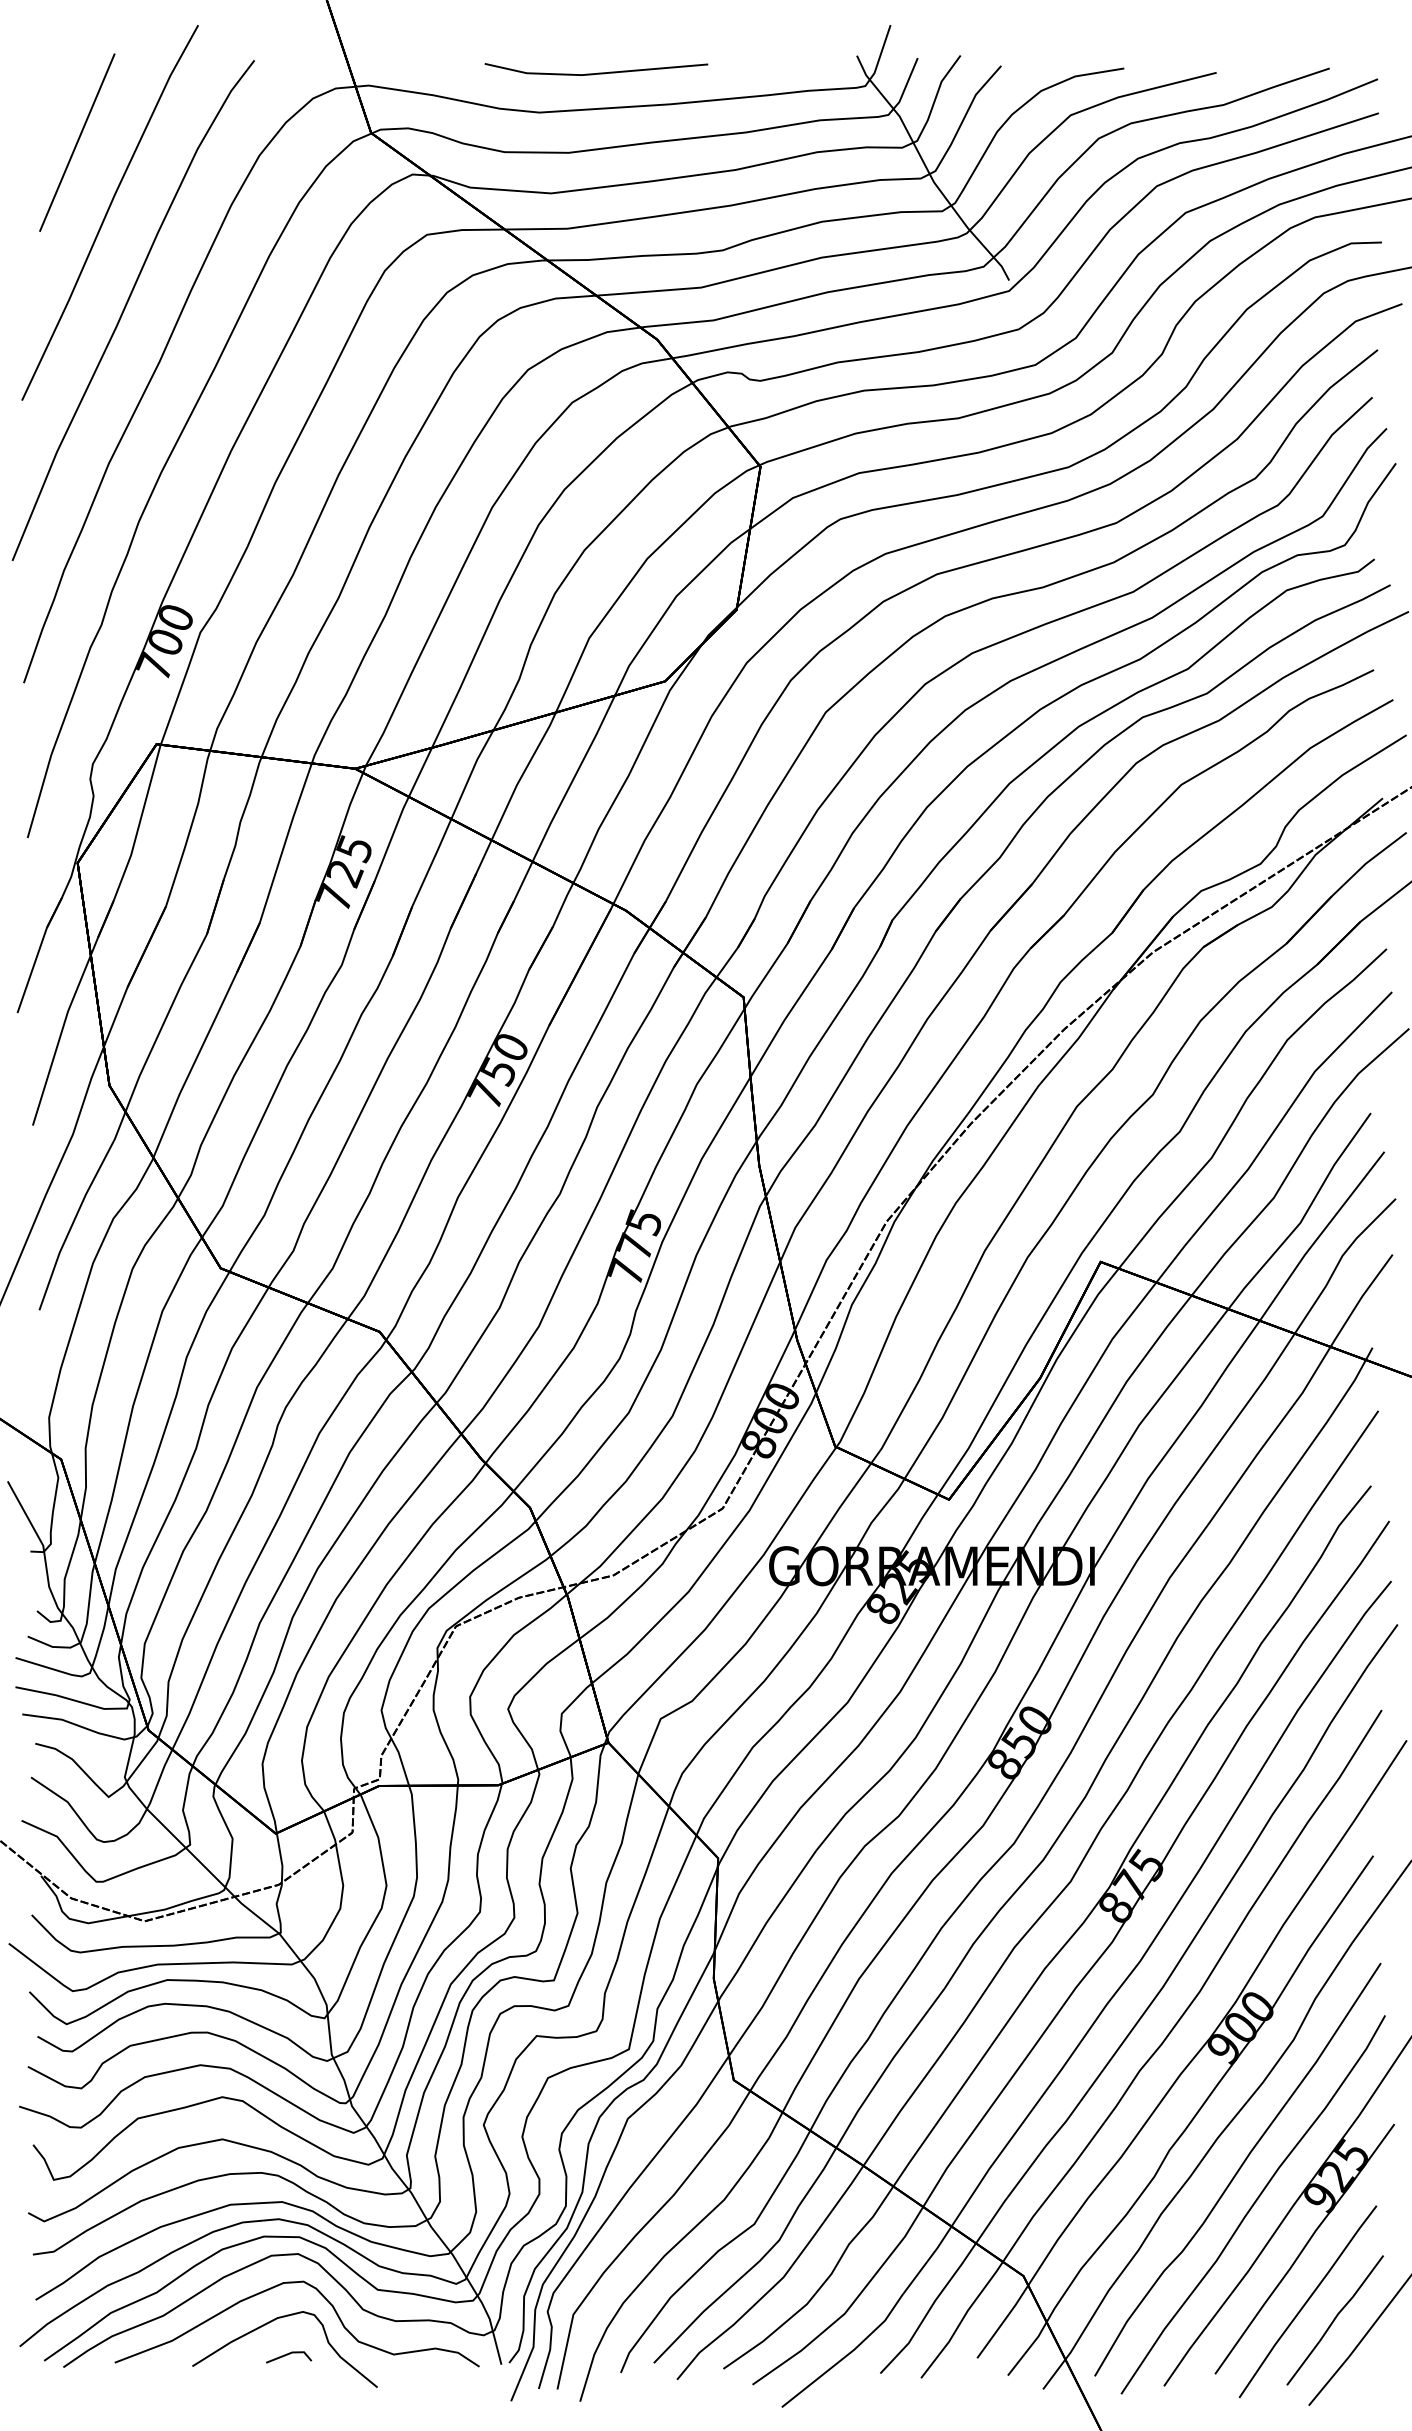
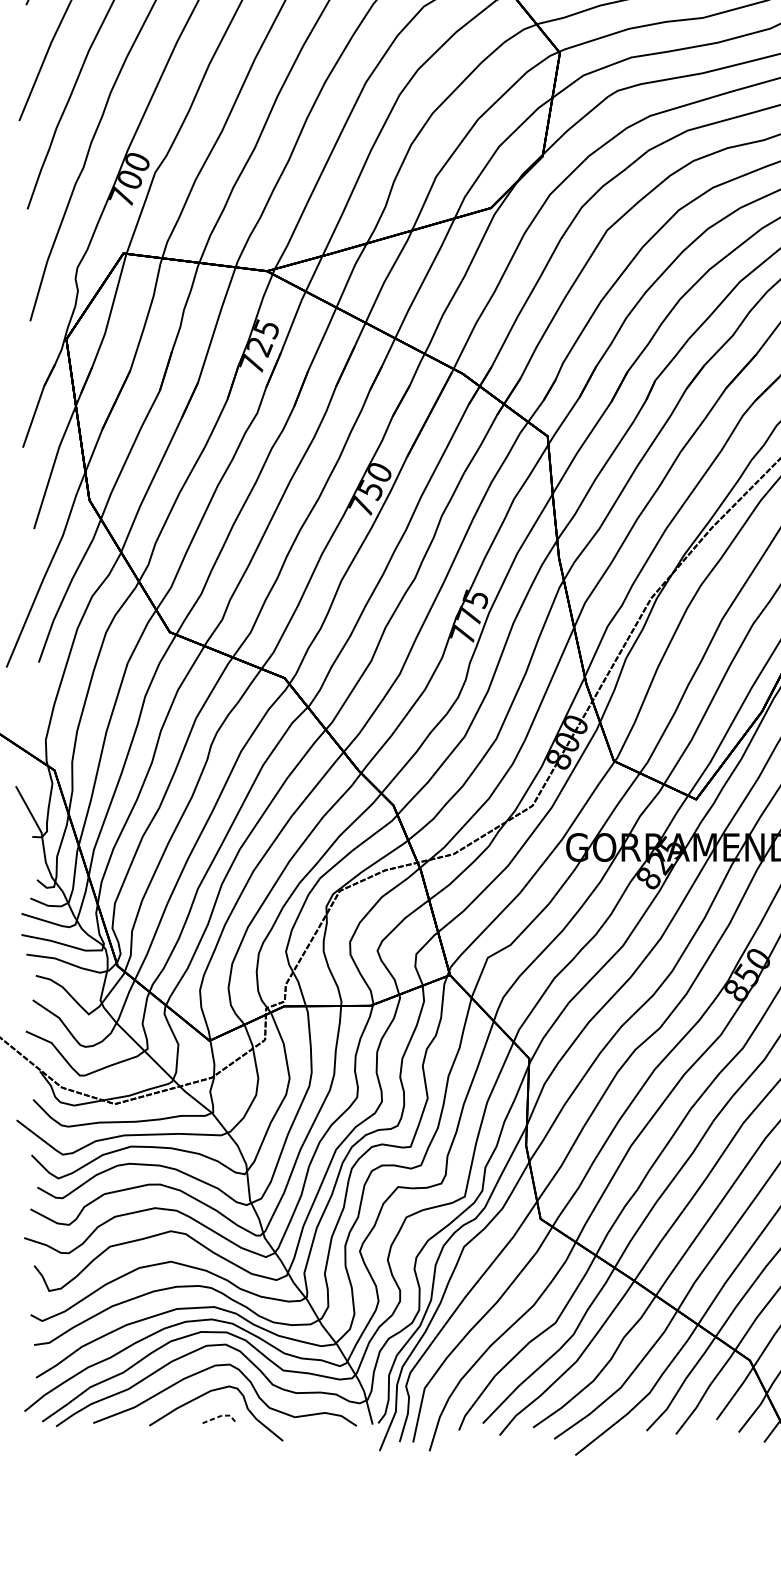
line: (291, 2352) -> (220, 1415), solid -> dashed

